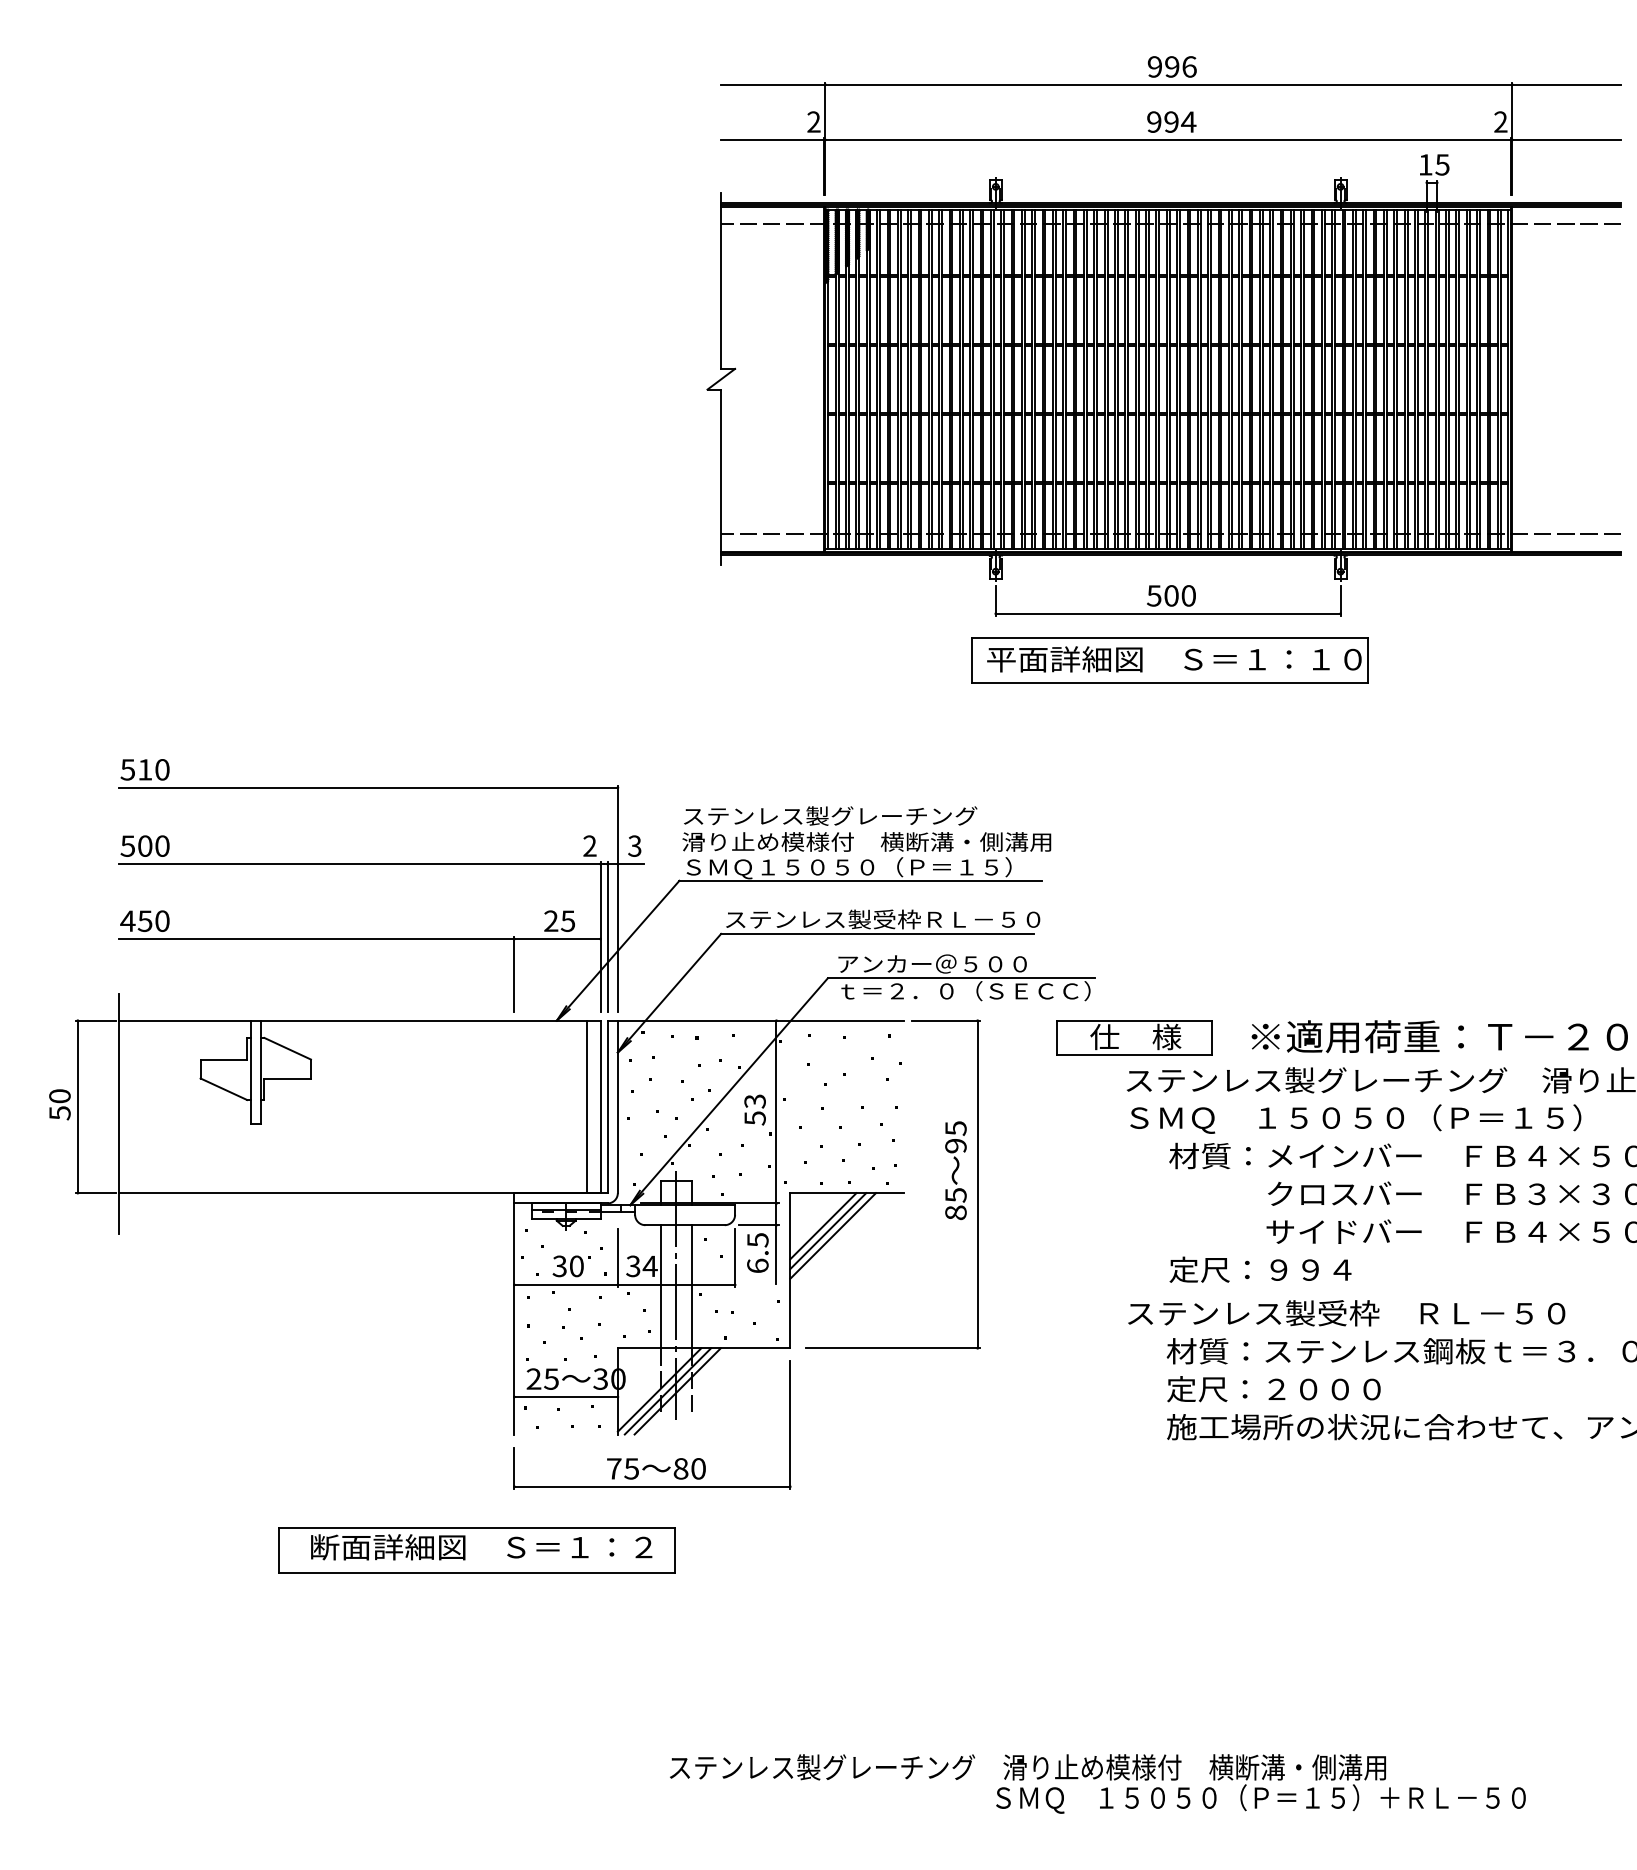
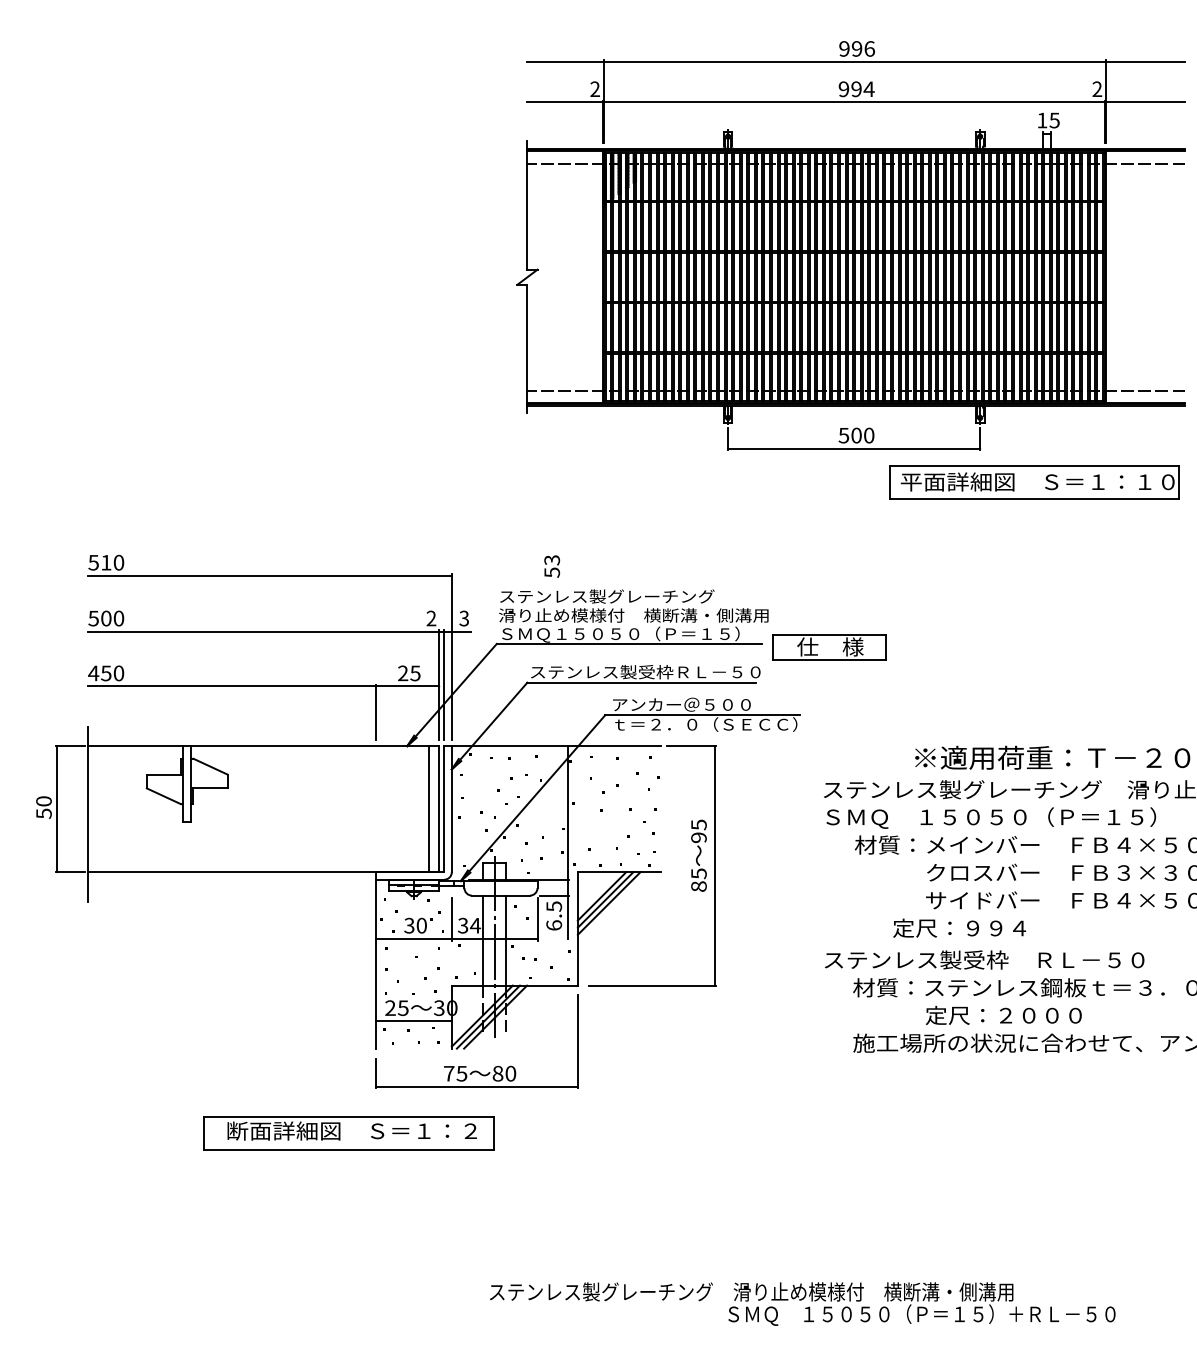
part: (1169, 660) -> (1034, 482), moved
part: (1134, 1037) -> (829, 647), moved
text: (754, 1109) -> (551, 566), moved
text: (1260, 1269) -> (959, 928), moved
text: (1273, 1389) -> (1003, 1015), moved

